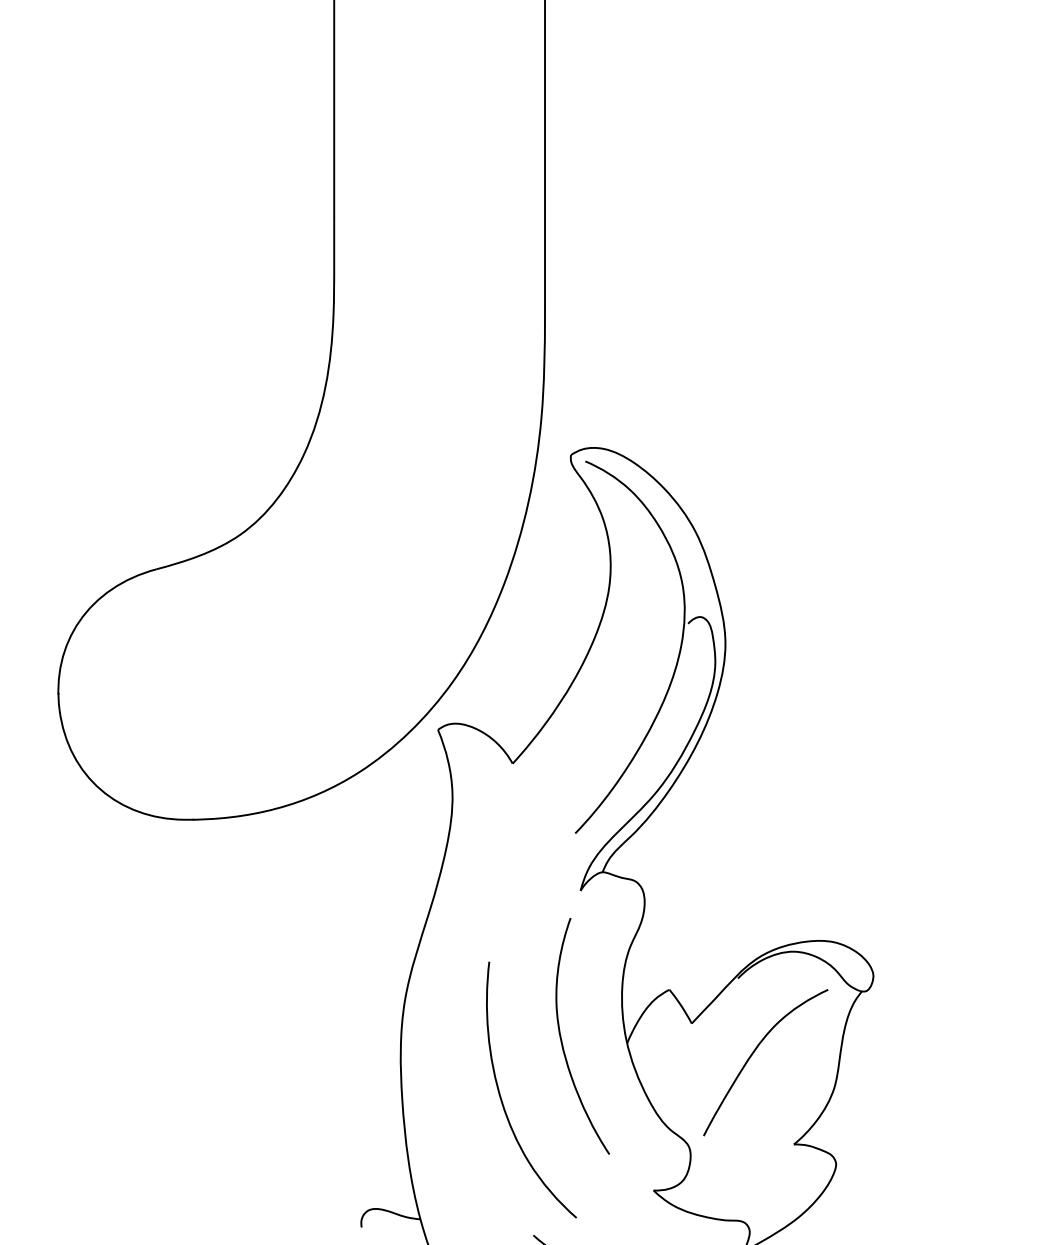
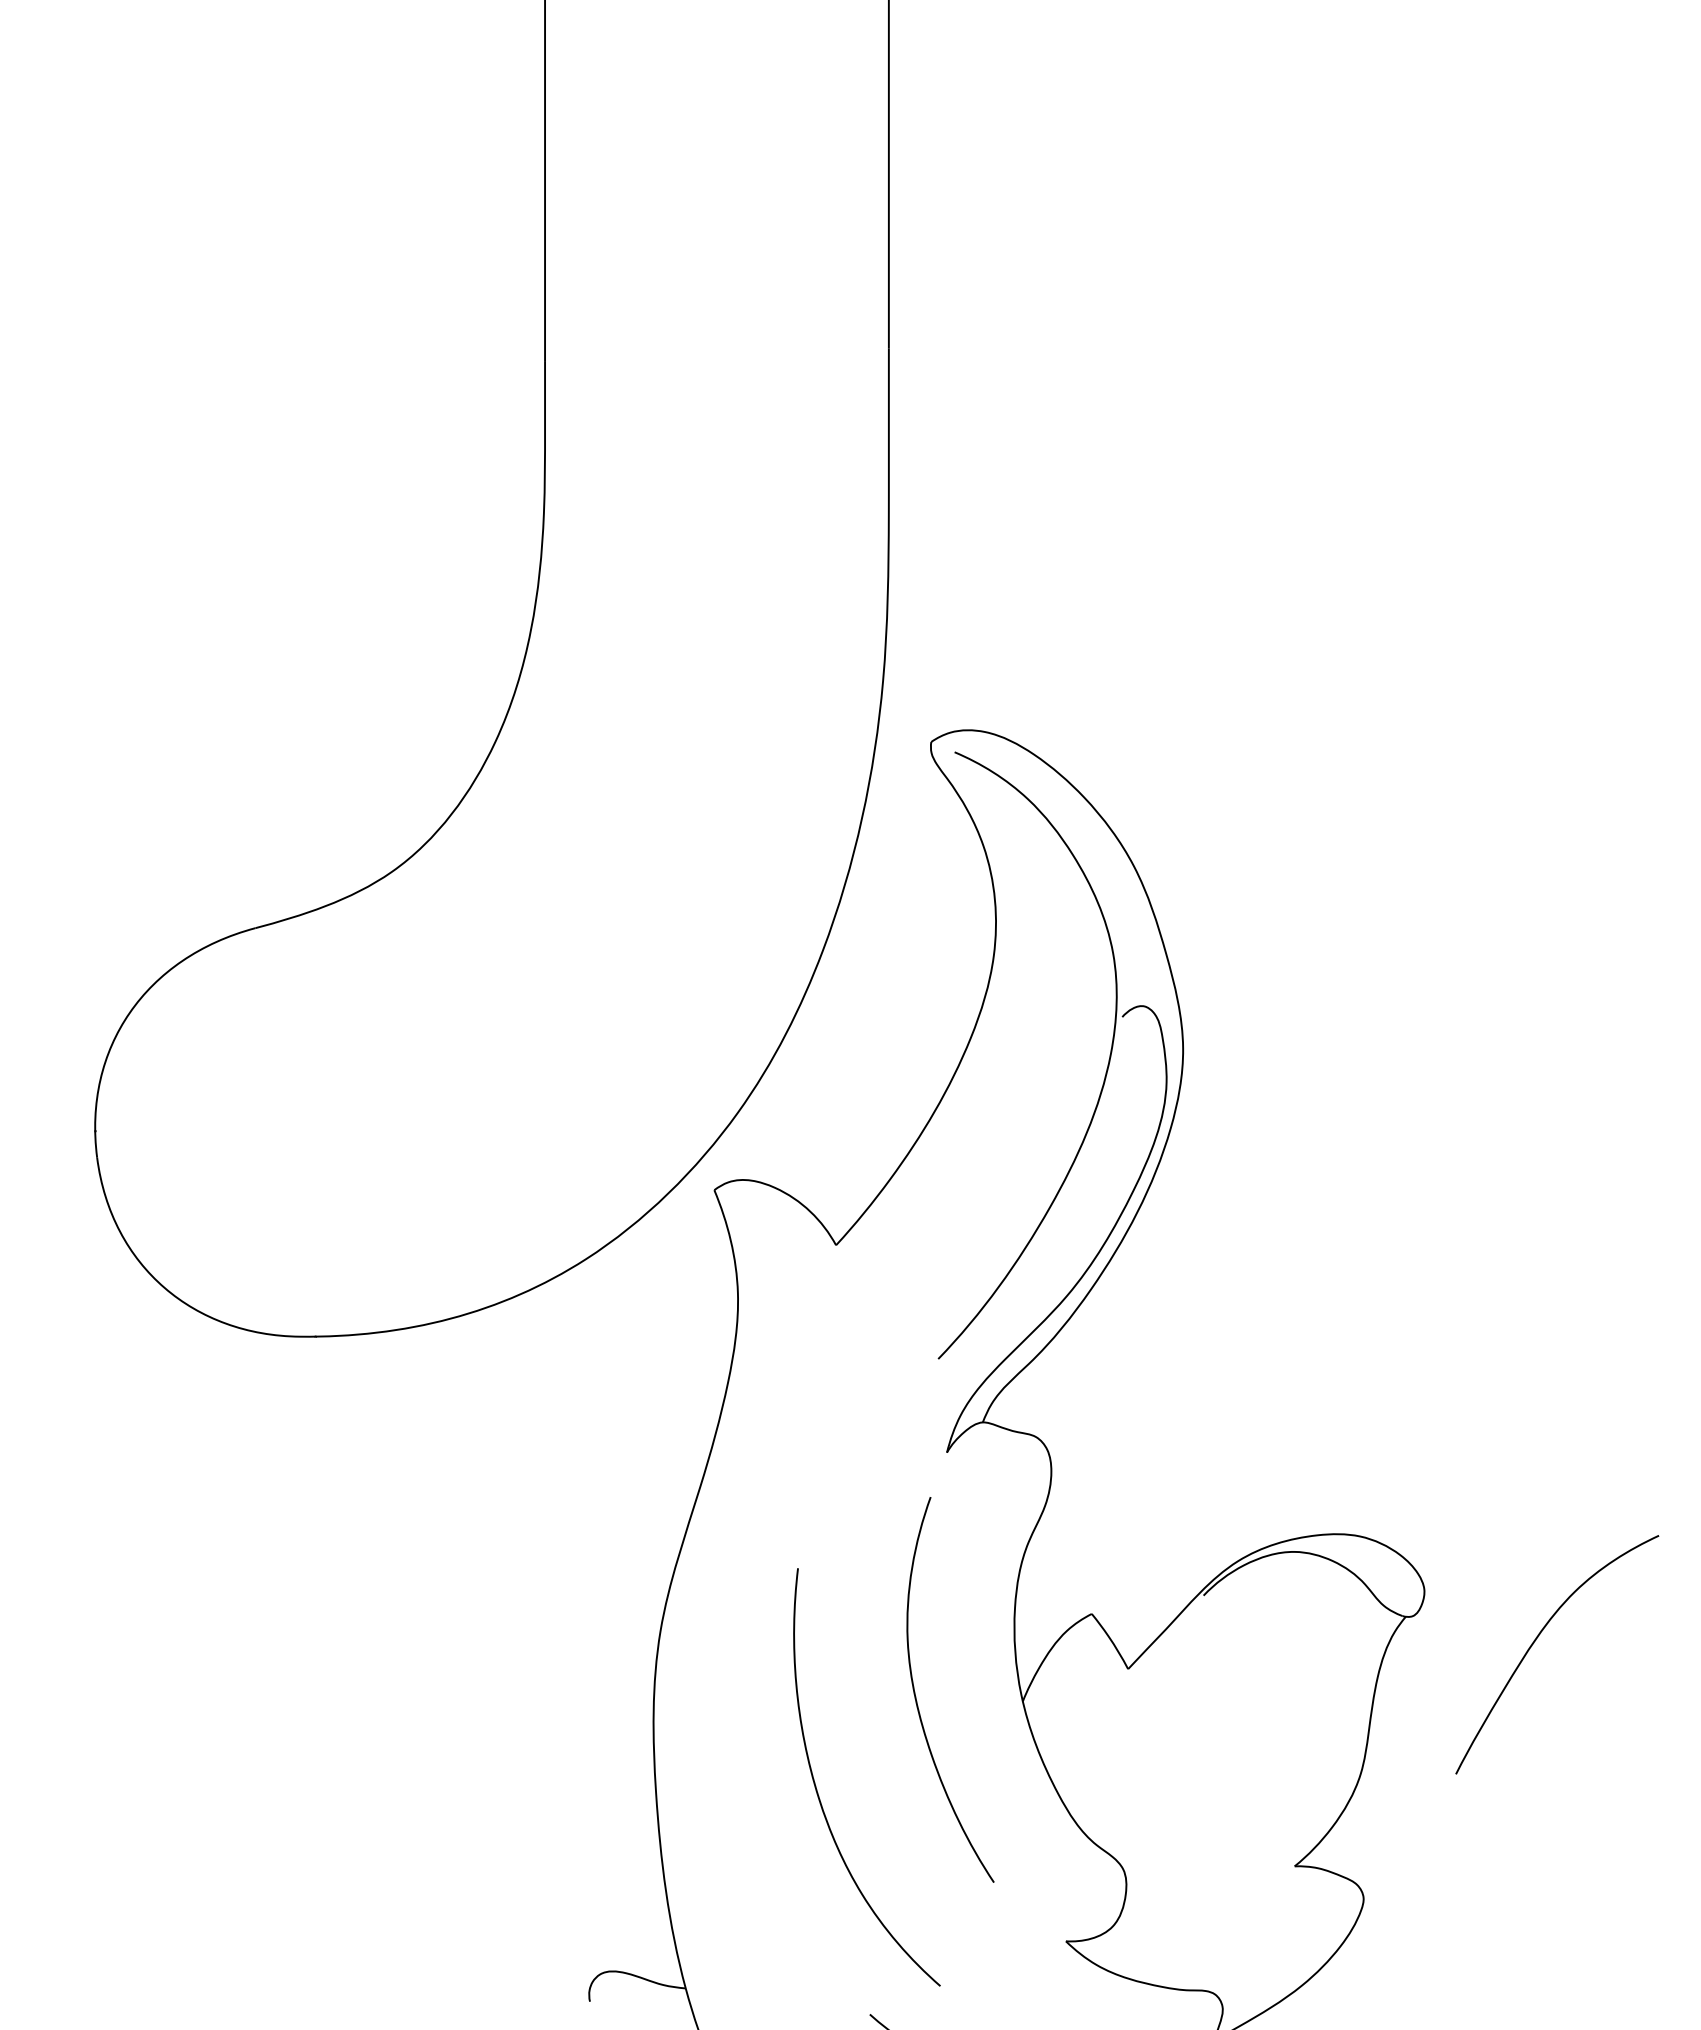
curve: (753, 1054) -> (1537, 1641), moved

